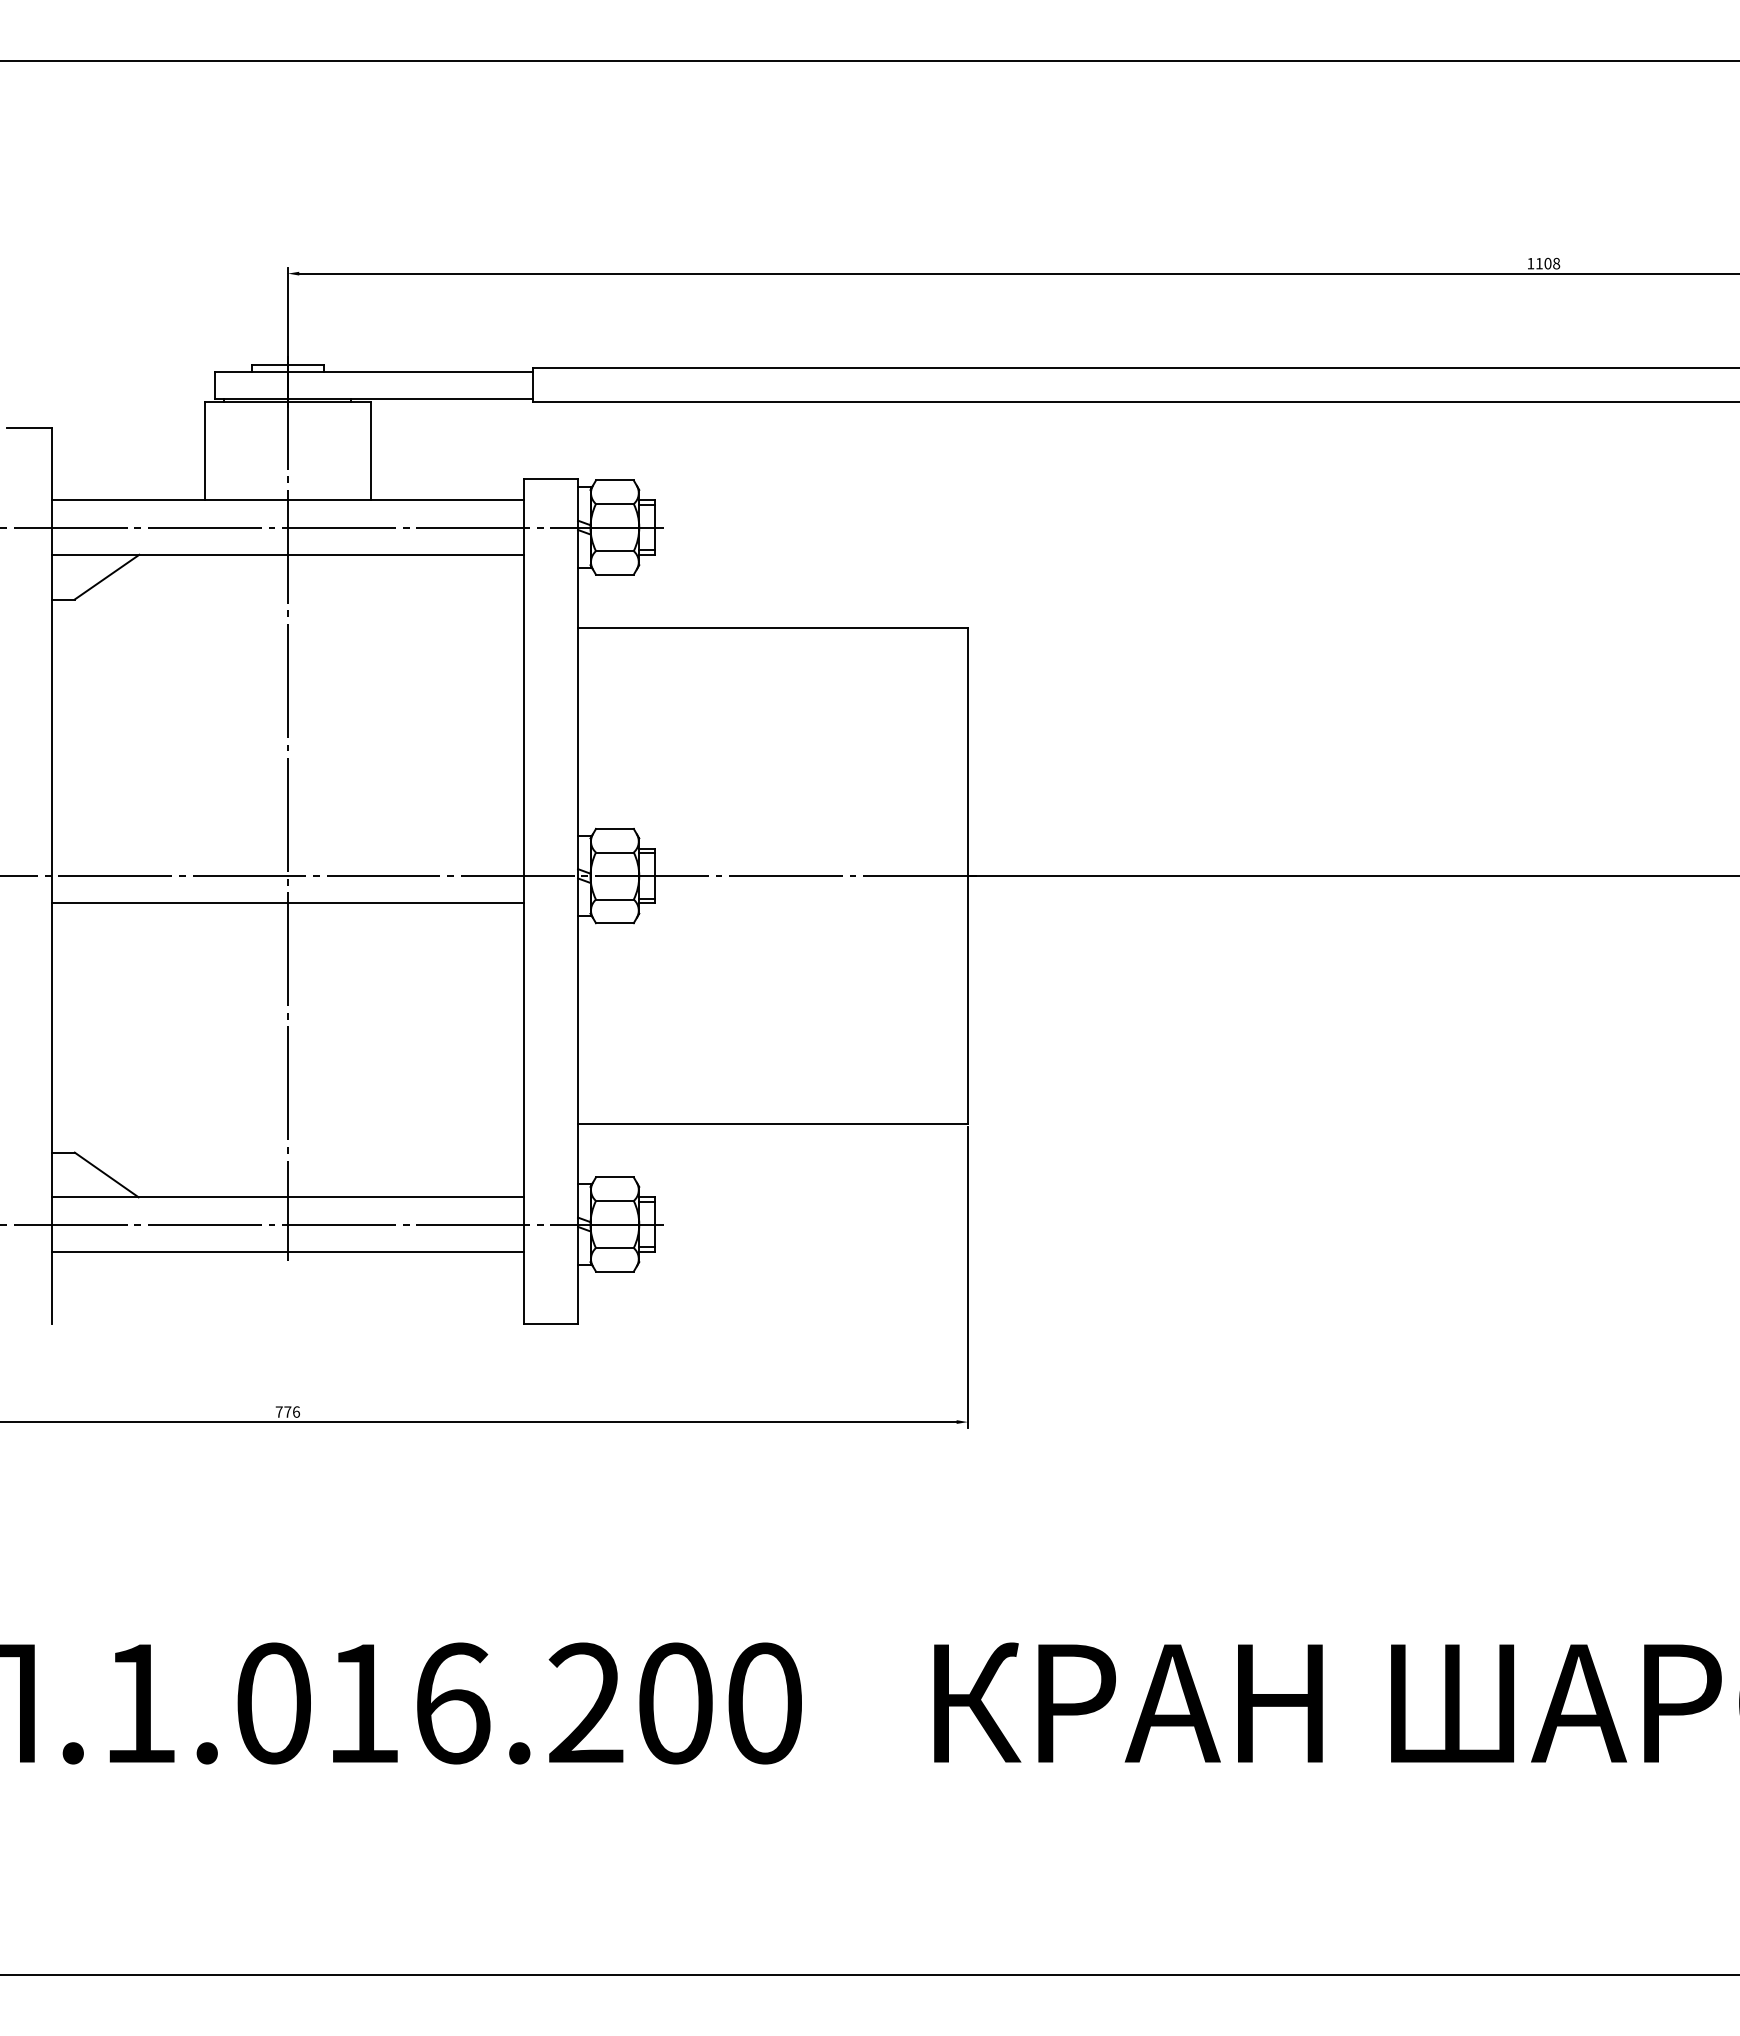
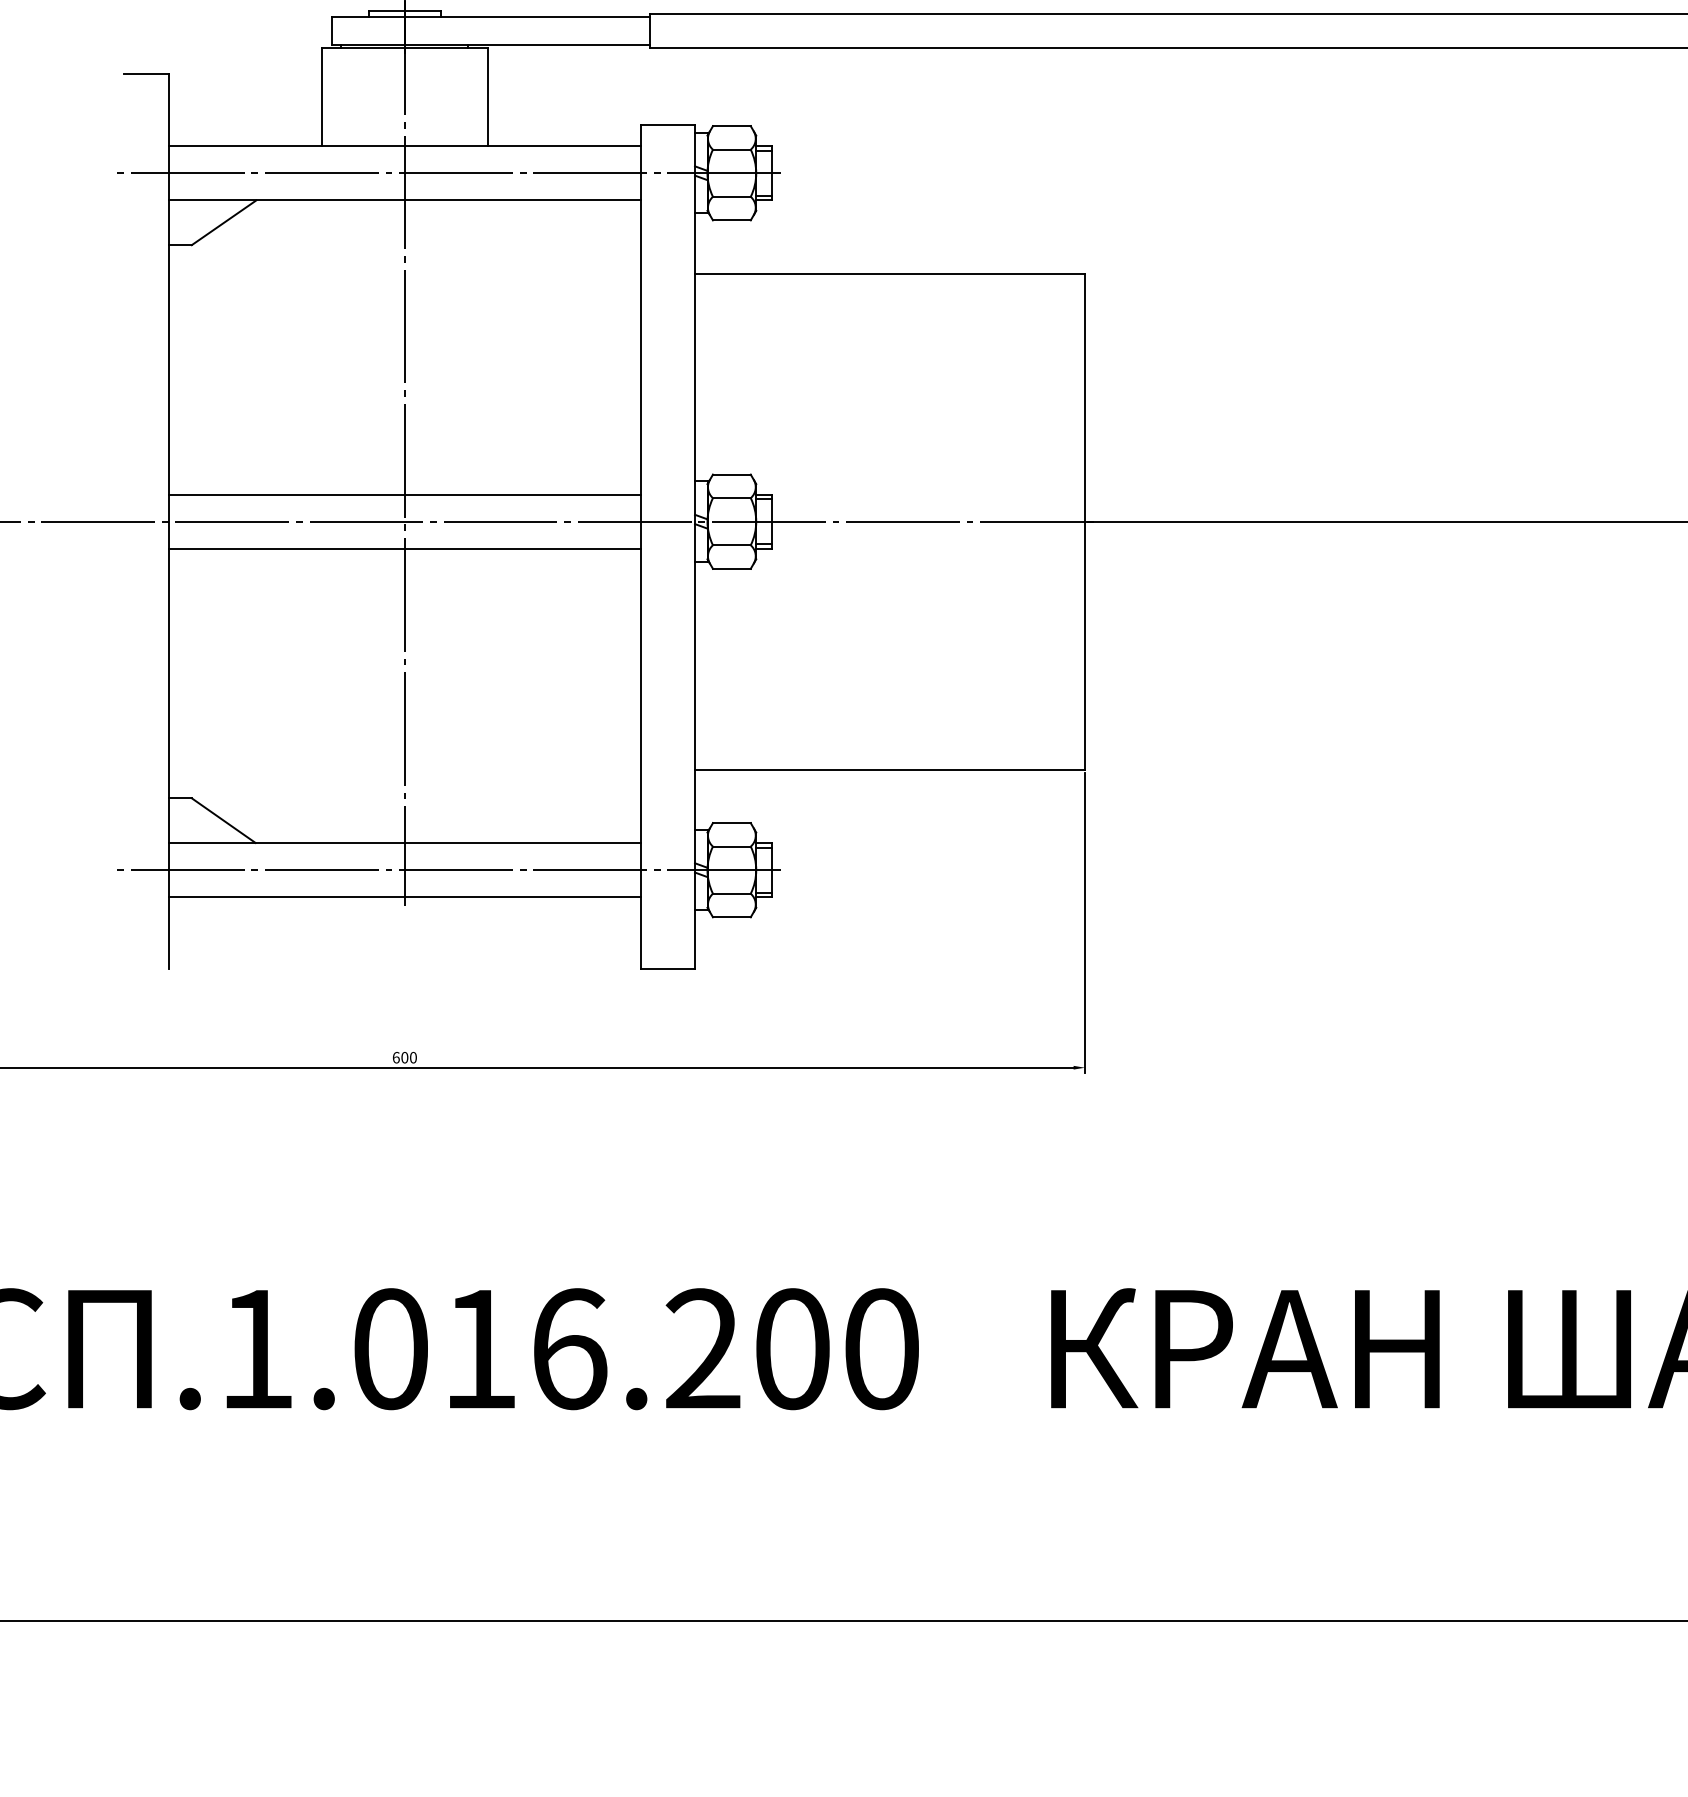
line: (287, 848) -> (404, 494), added
text: (287, 1411) -> (404, 1057), 776 -> 600

